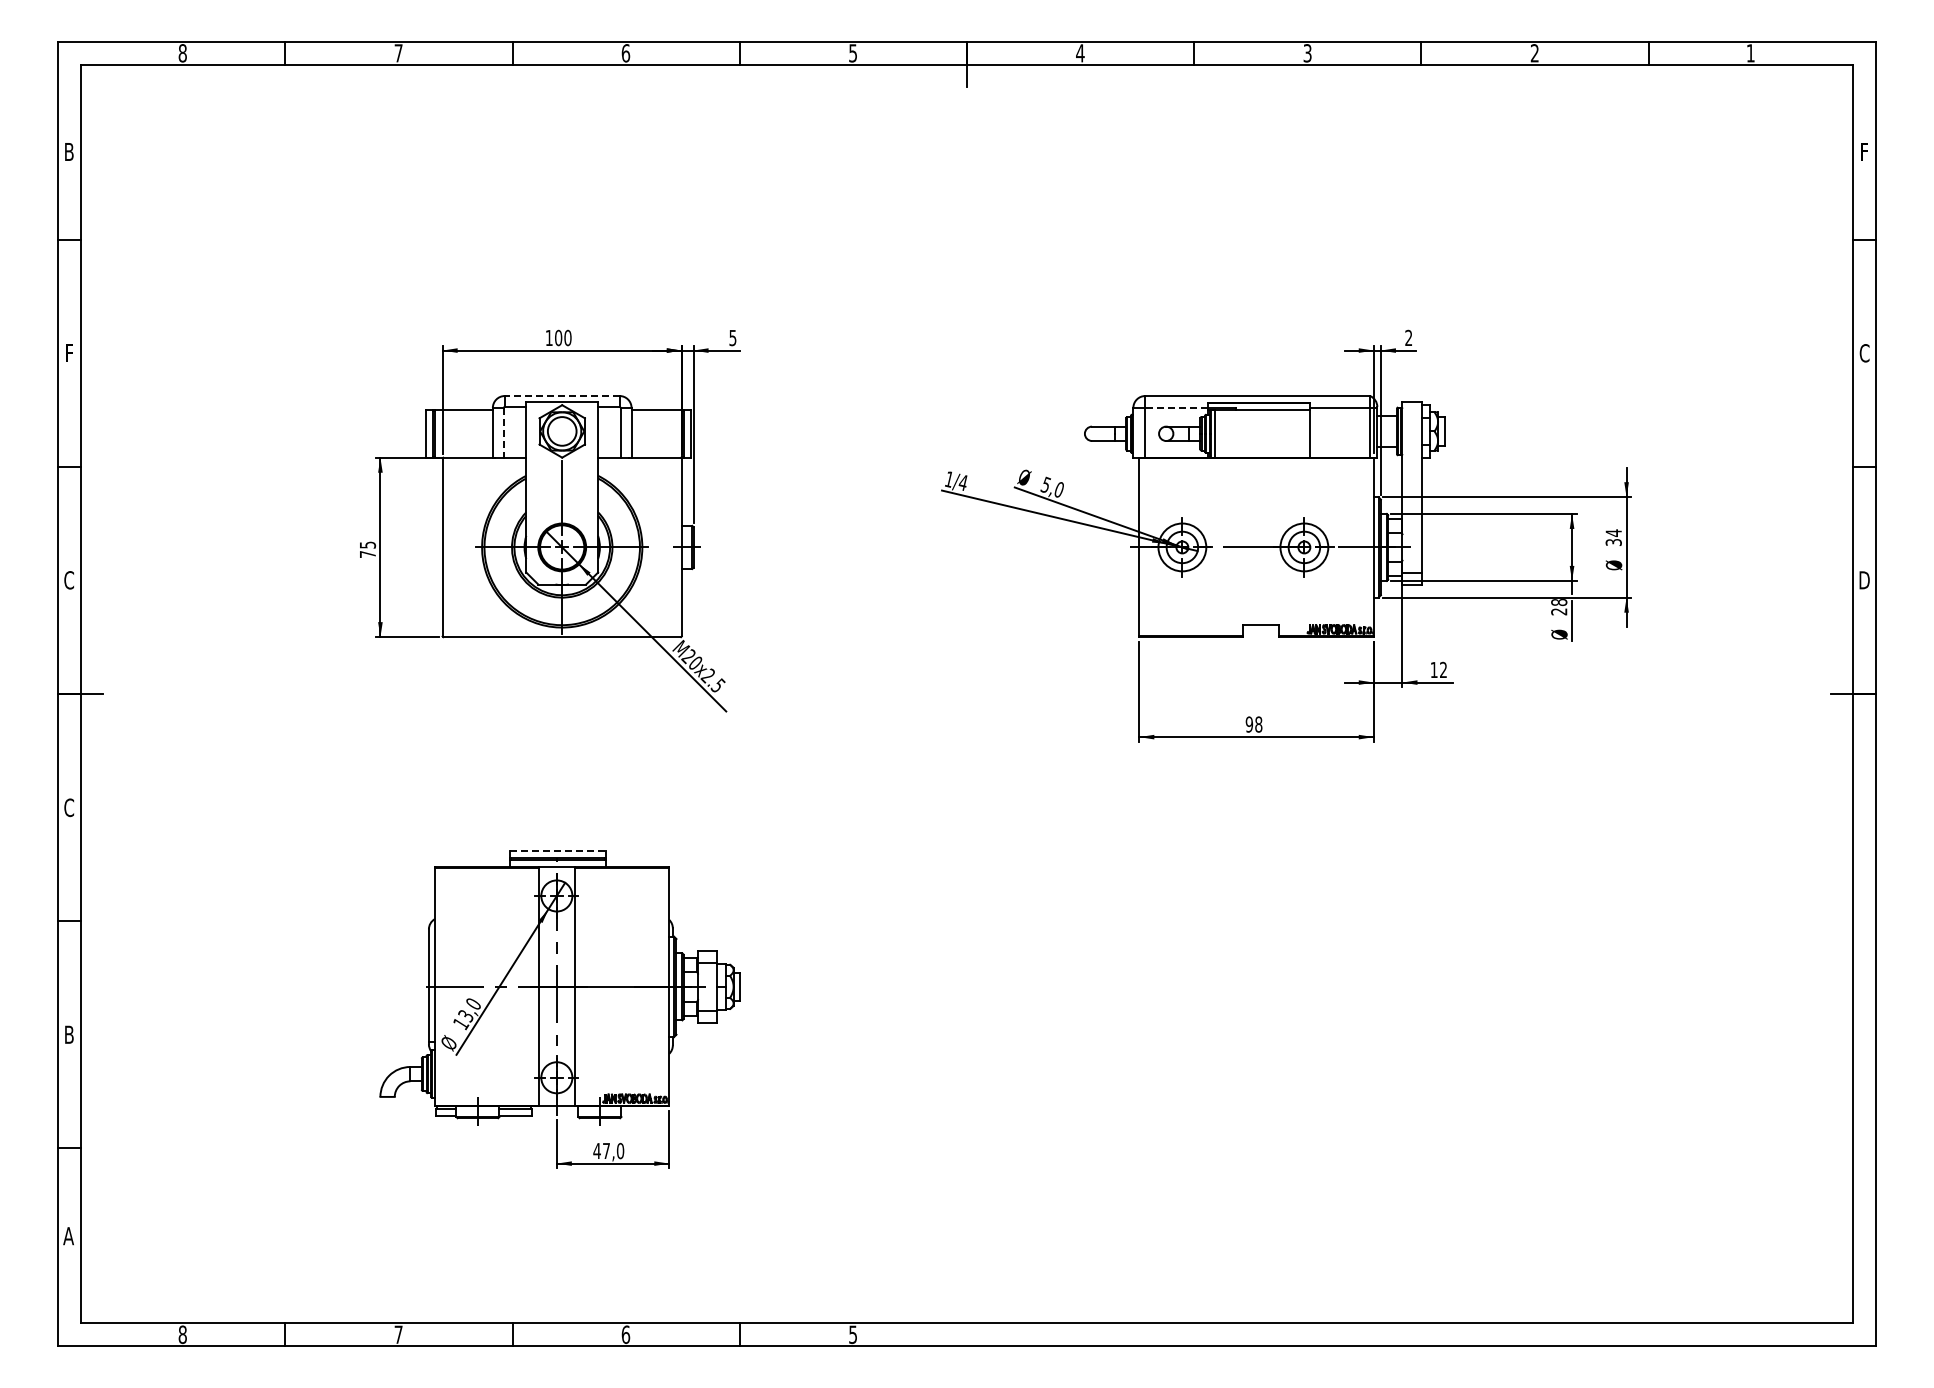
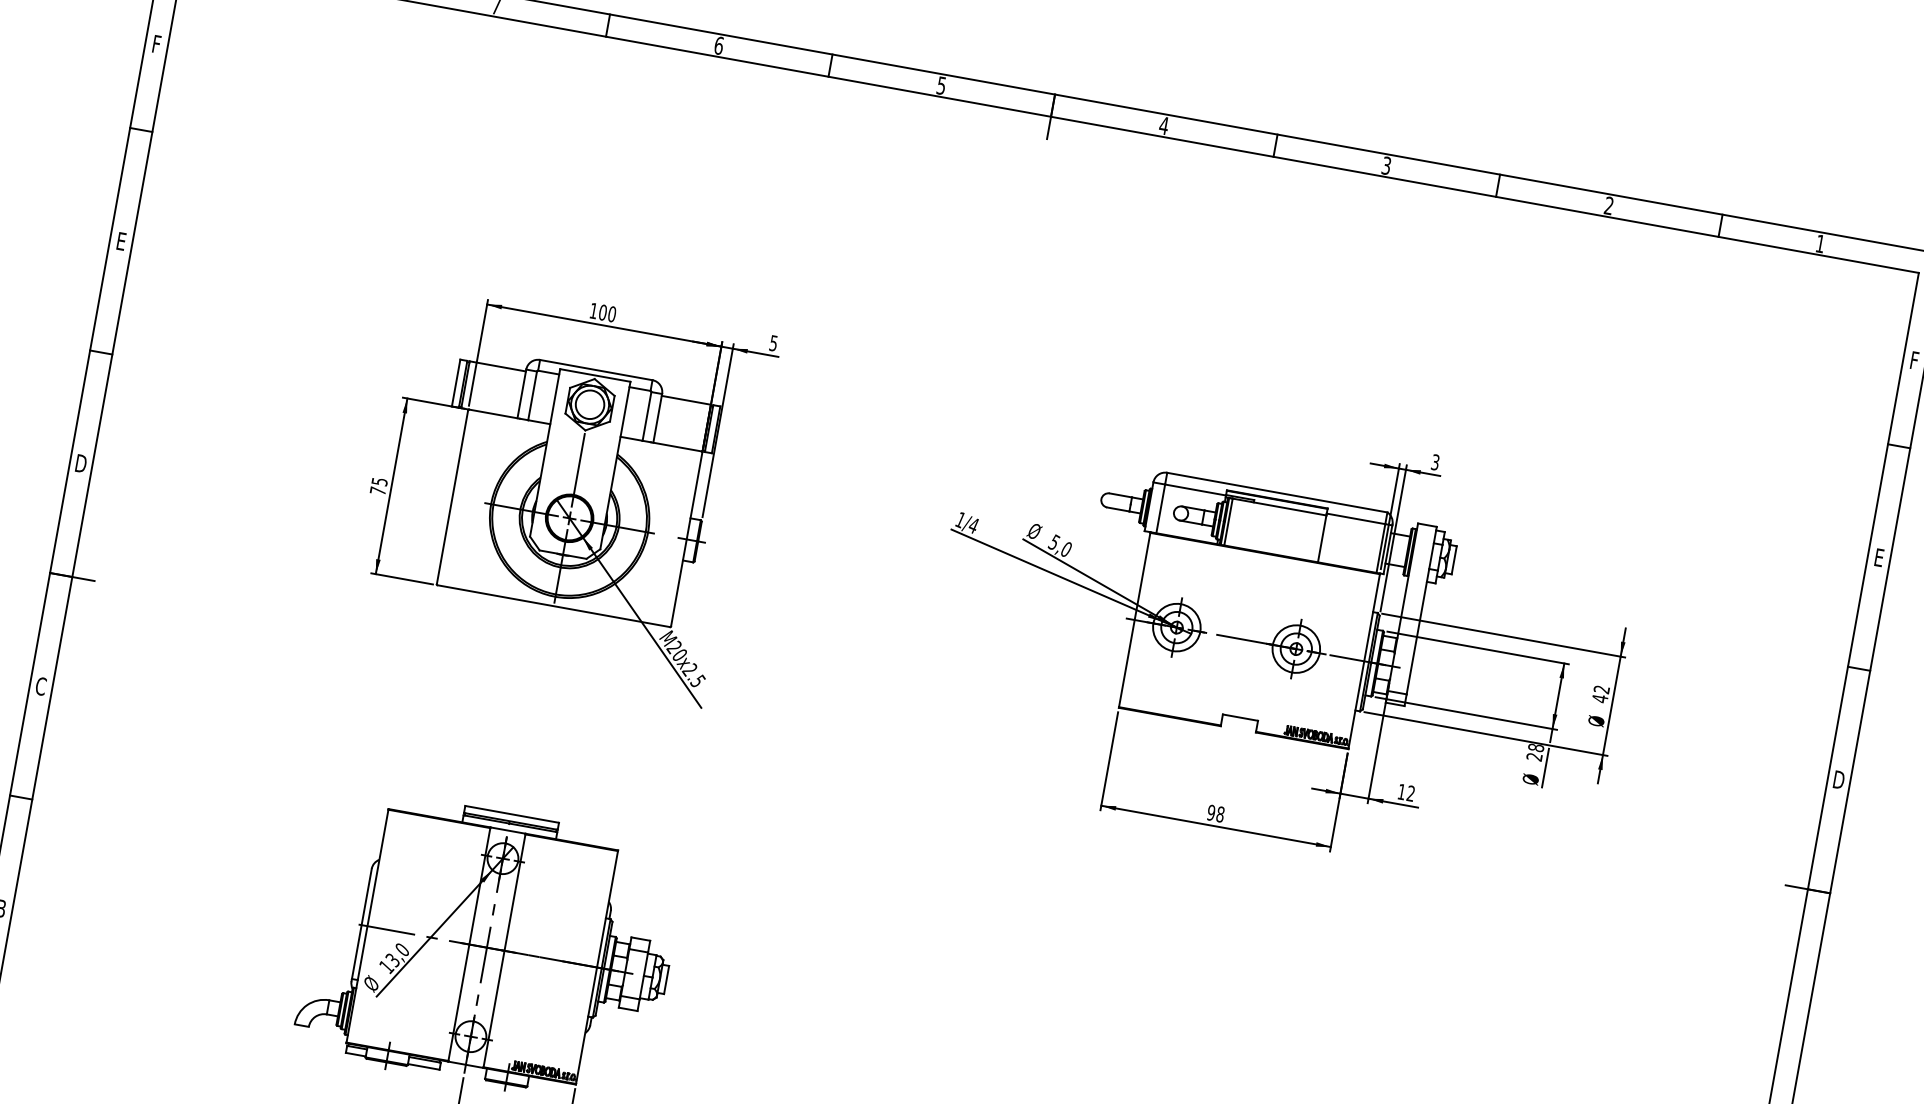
text: (69, 151) -> (156, 43), B -> F
text: (1408, 338) -> (1435, 462), 2 -> 3
text: (70, 353) -> (122, 241), F -> E
text: (1864, 353) -> (1878, 557), C -> E
line: (561, 396) -> (595, 370), dashed -> solid
line: (1175, 407) -> (1194, 489), dashed -> solid
line: (503, 432) -> (532, 395), dashed -> solid
text: (1613, 537) -> (1600, 693), 34 -> 42
text: (69, 580) -> (81, 463), C -> D
line: (558, 850) -> (512, 814), dashed -> solid

